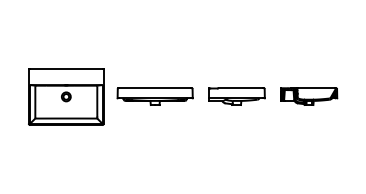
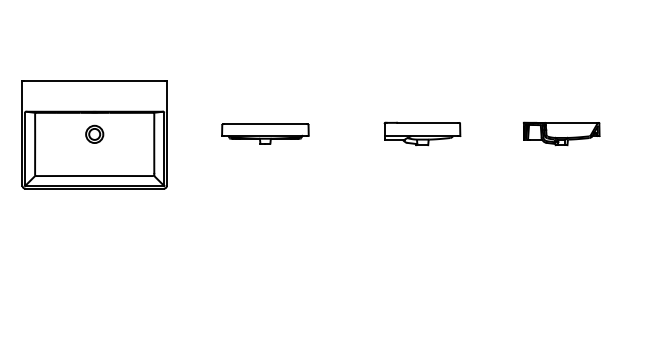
part: (154, 96) -> (264, 133), size x0.6
part: (236, 96) -> (421, 133), size x0.7
part: (309, 96) -> (562, 133), size x0.7

